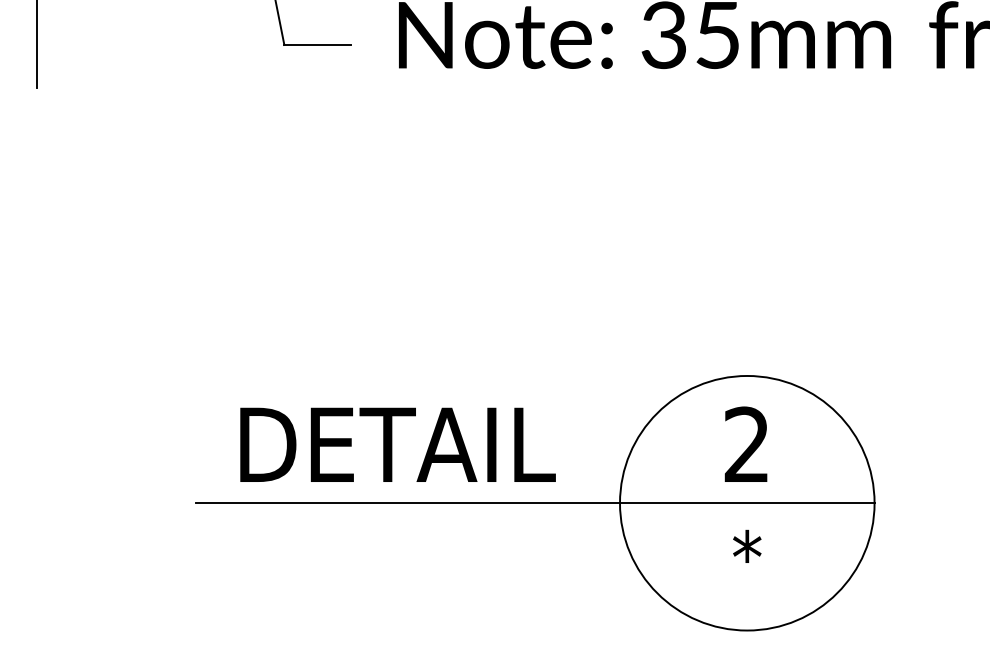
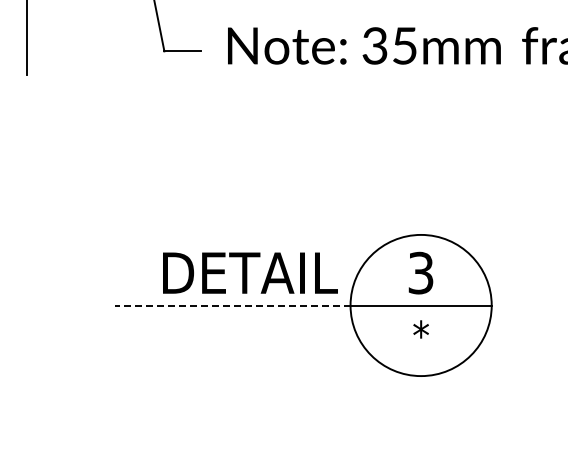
text: (398, 443) -> (250, 272), moved
text: (746, 445) -> (420, 273), 2 -> 3
line: (407, 503) -> (232, 305), solid -> dashed

